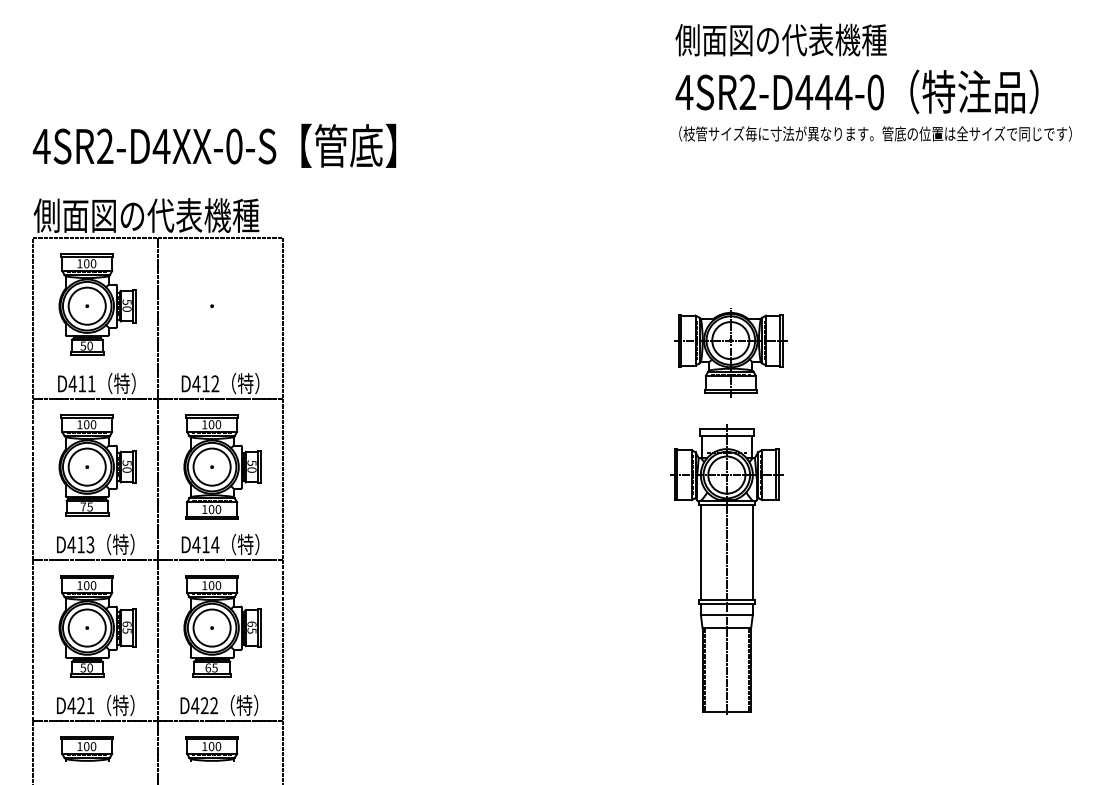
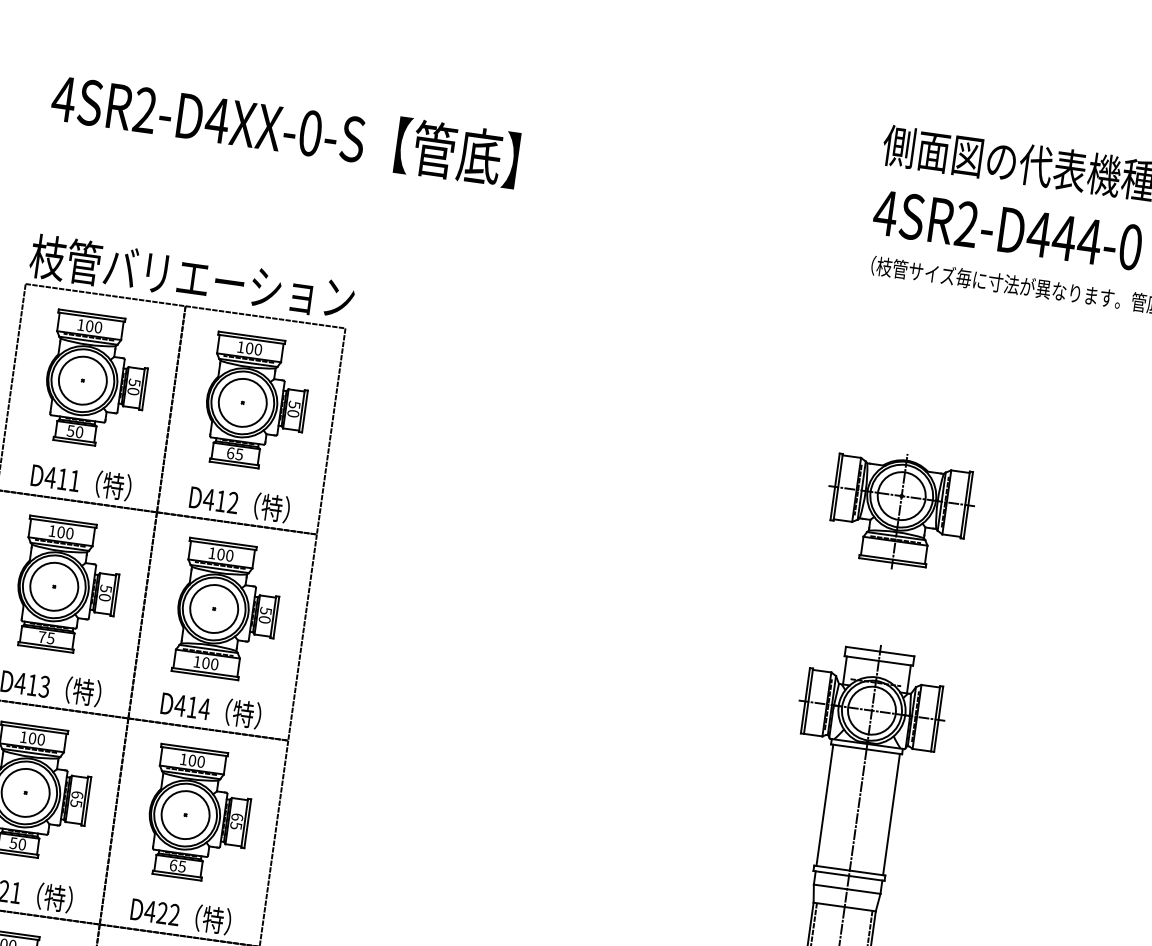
text: (214, 145) -> (285, 128), moved
text: (159, 215) -> (191, 277), 側面図の代表機種 -> 枝管バリエーション
part: (222, 304) -> (256, 402), added
part: (730, 352) -> (899, 511), moved

